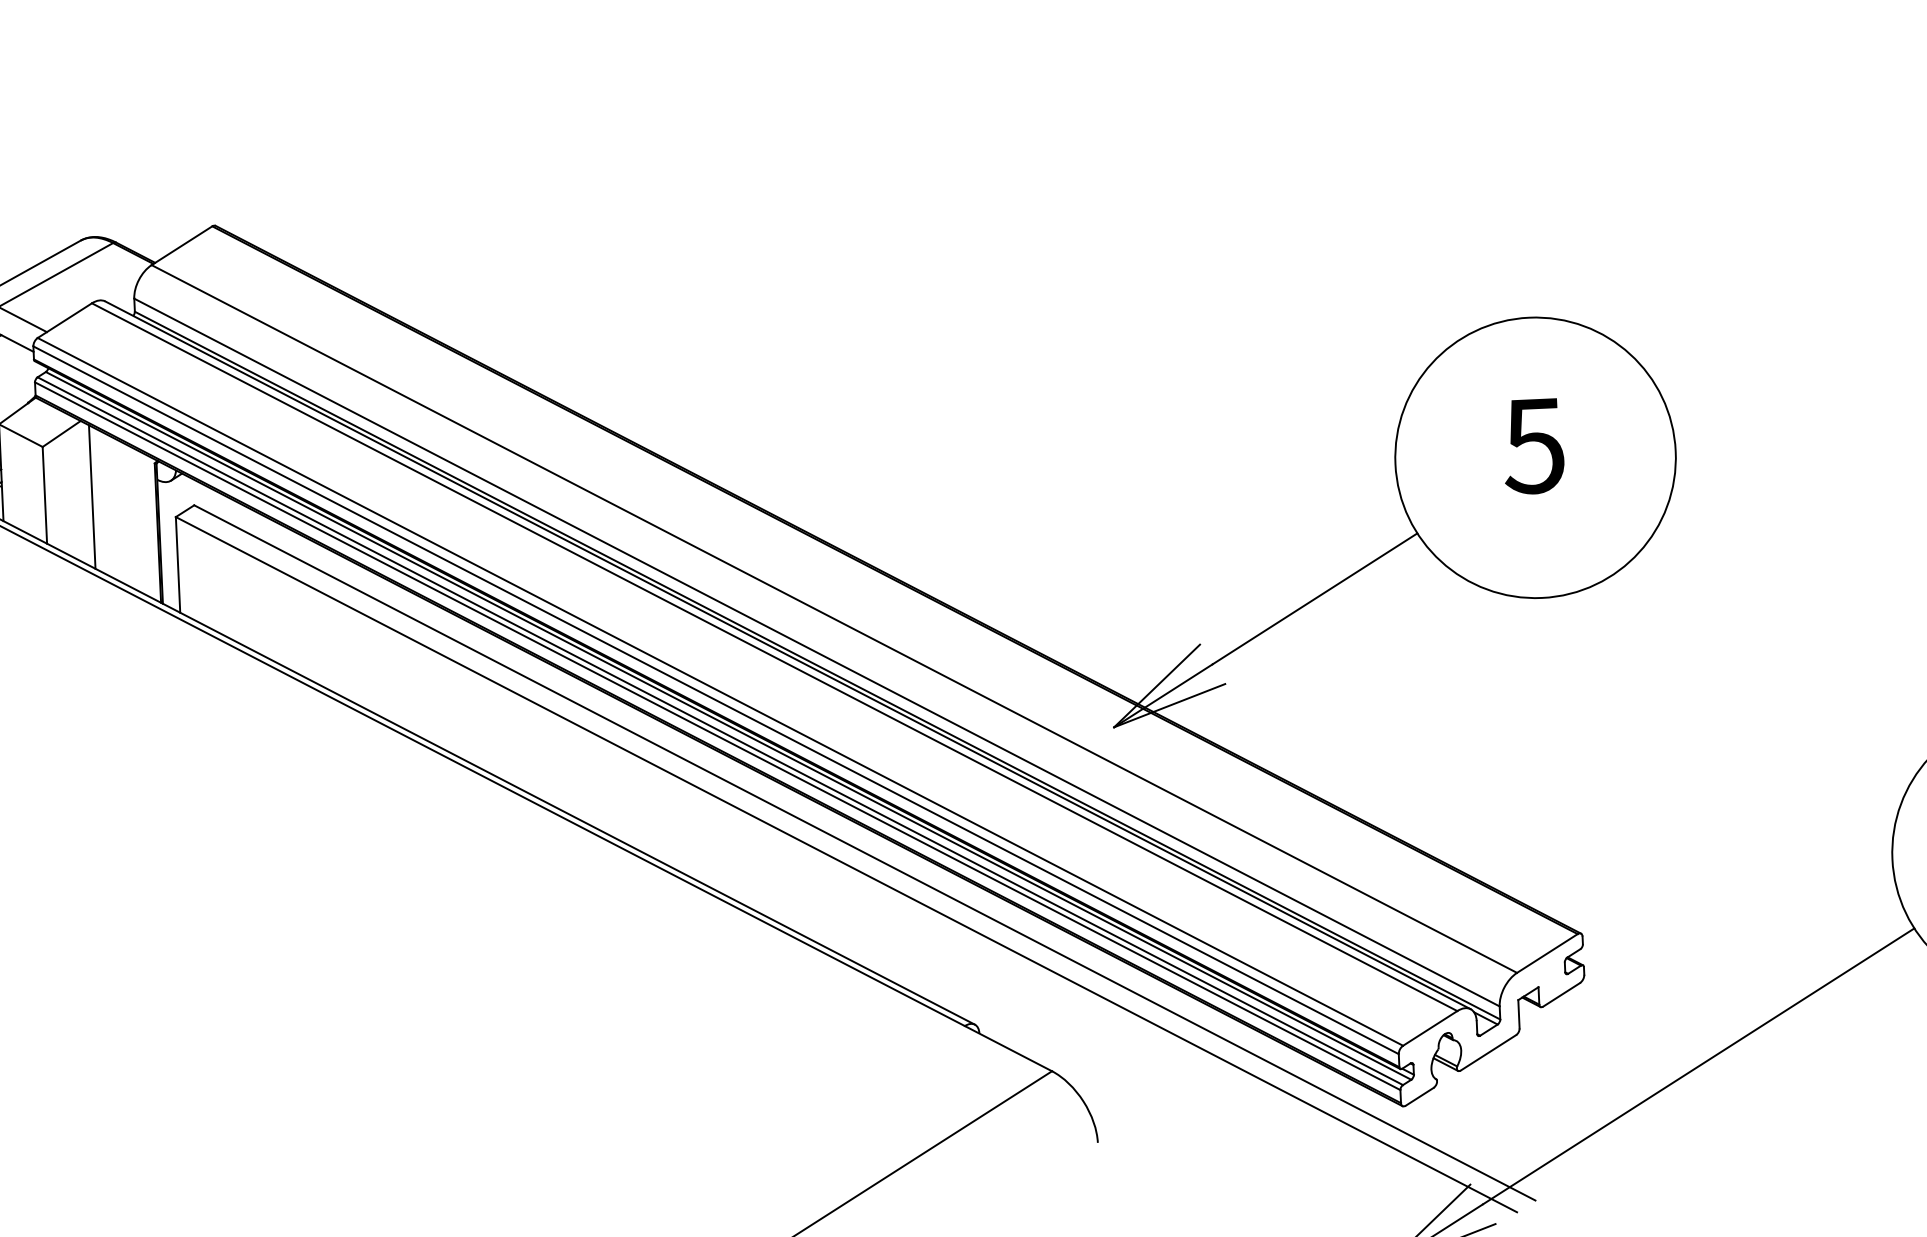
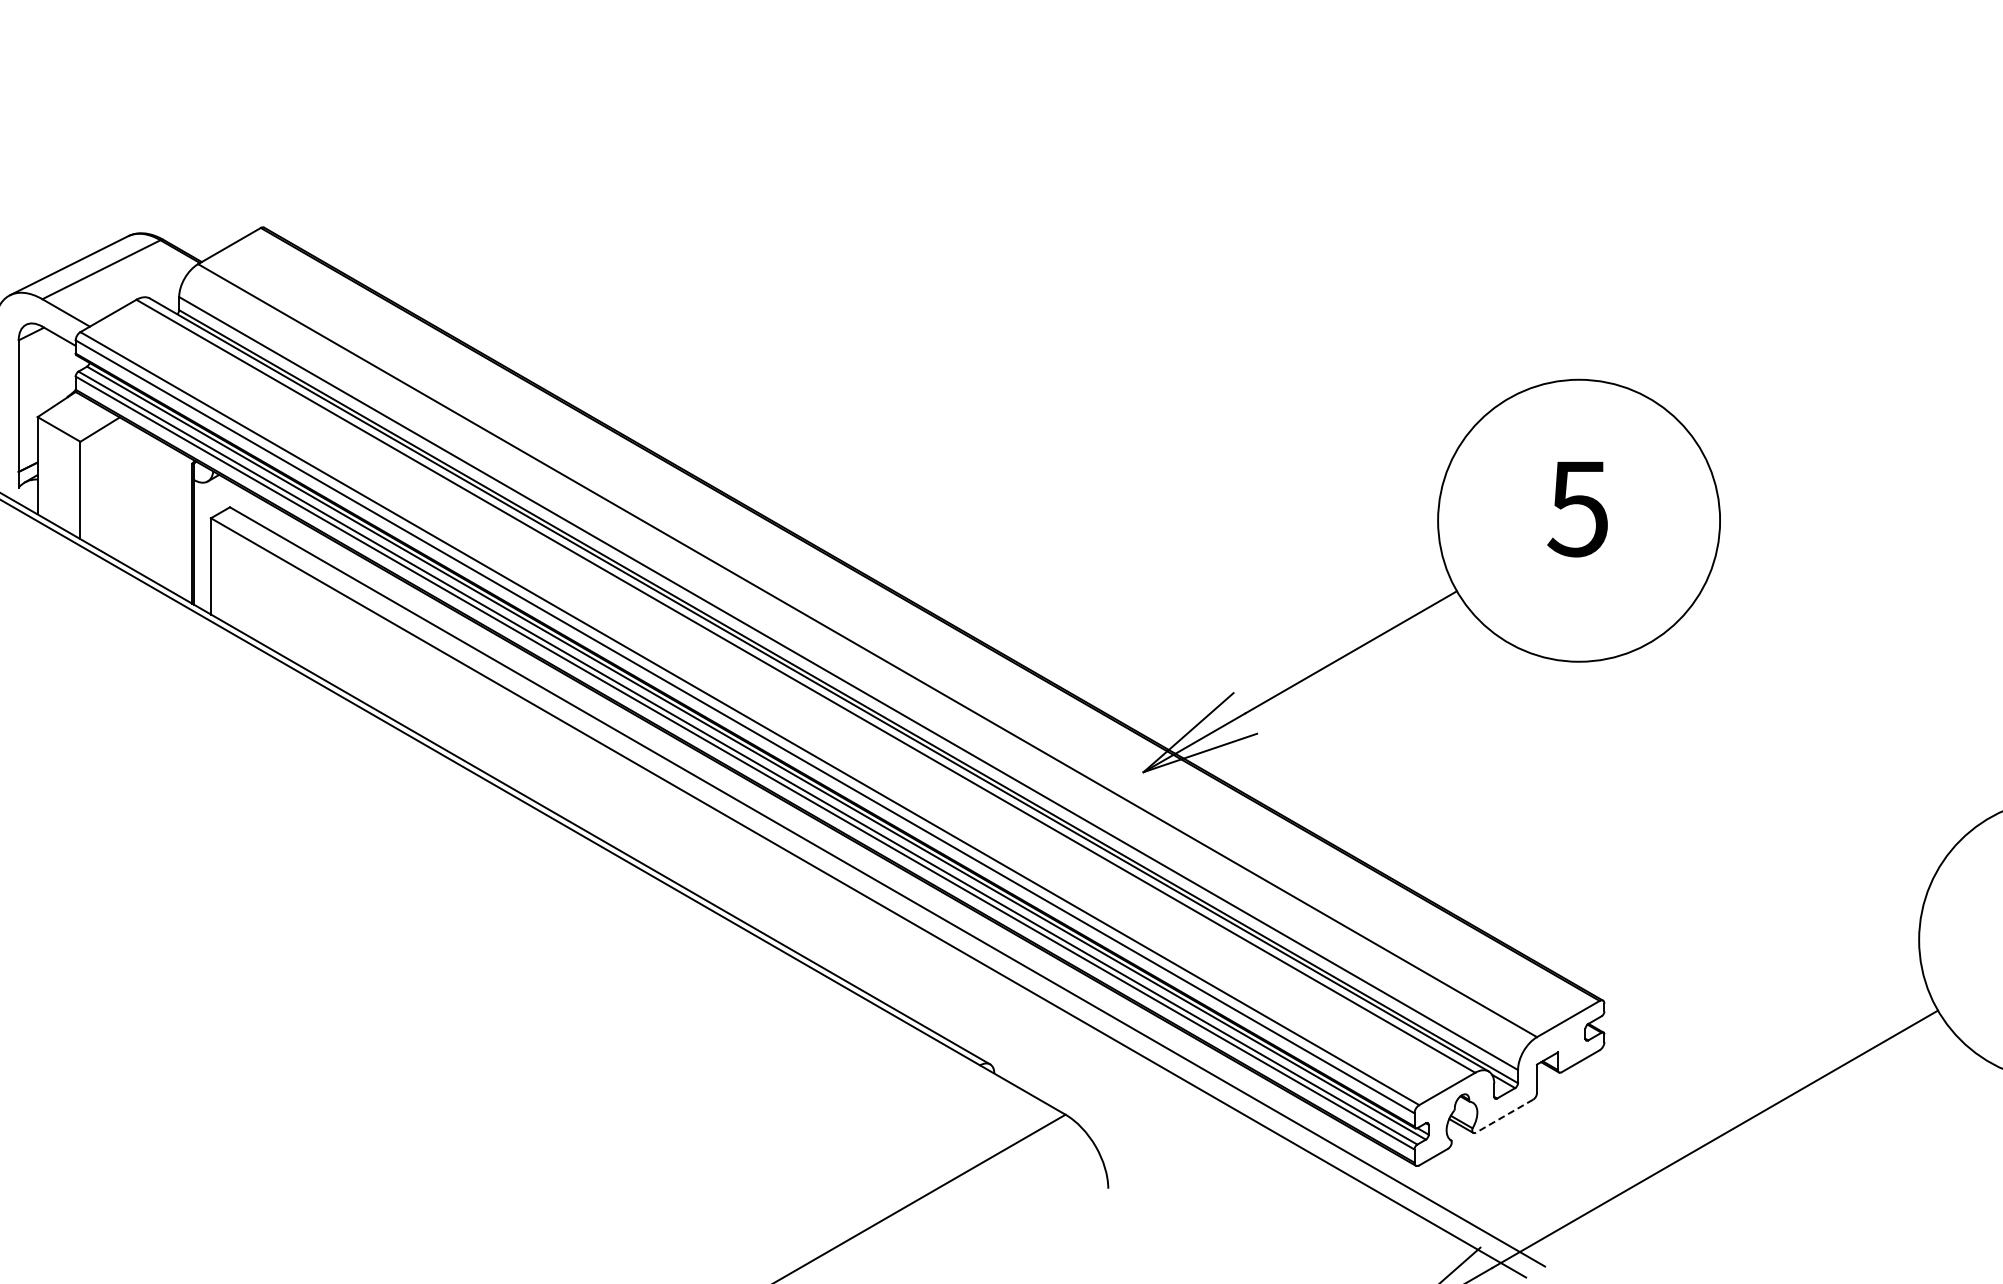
line: (91, 497) -> (127, 494), removed
line: (1488, 1053) -> (1504, 1116), solid -> dashed

